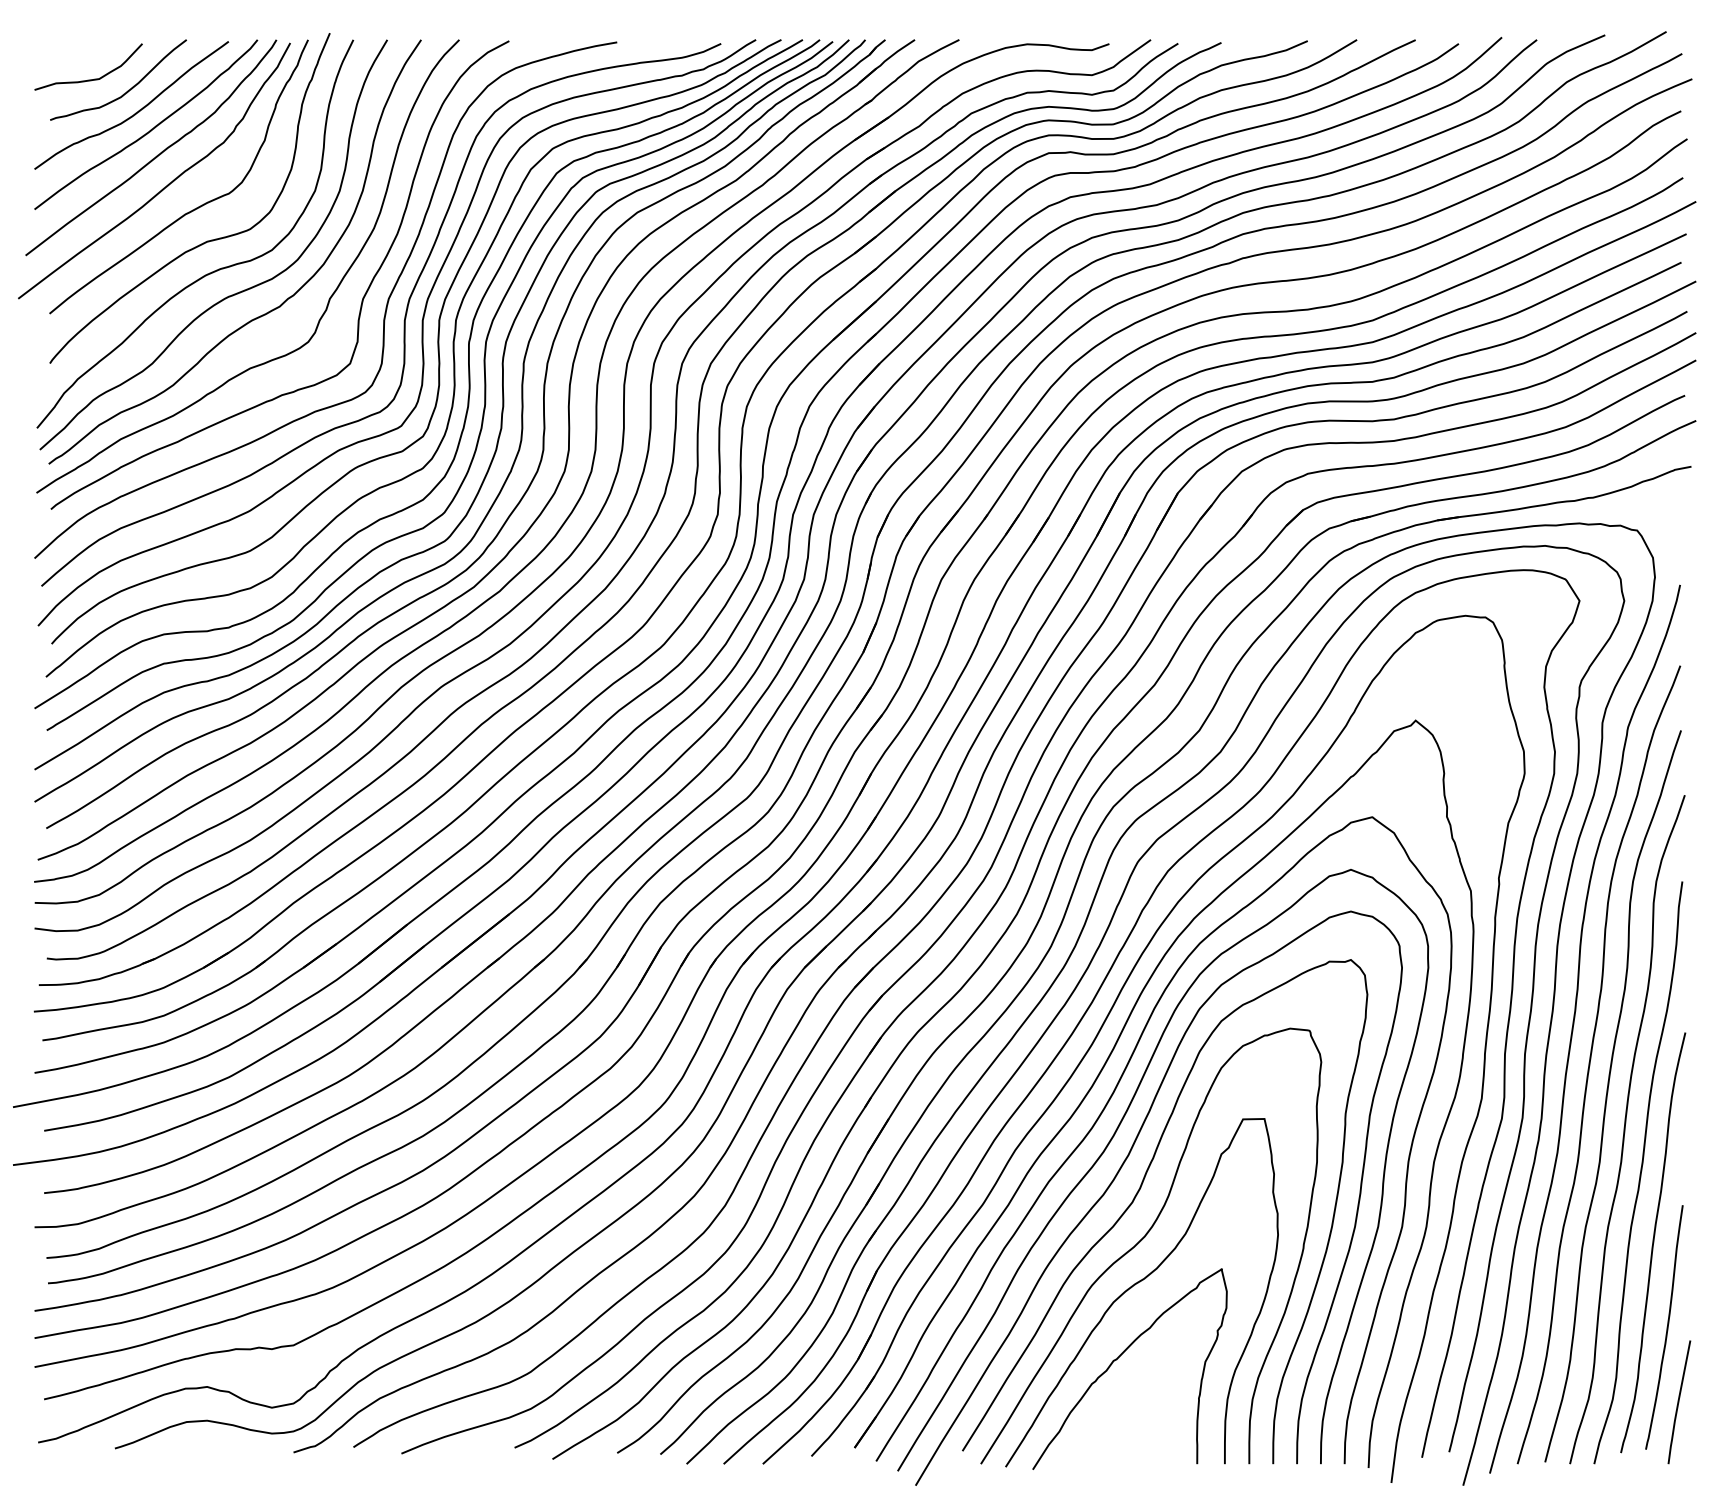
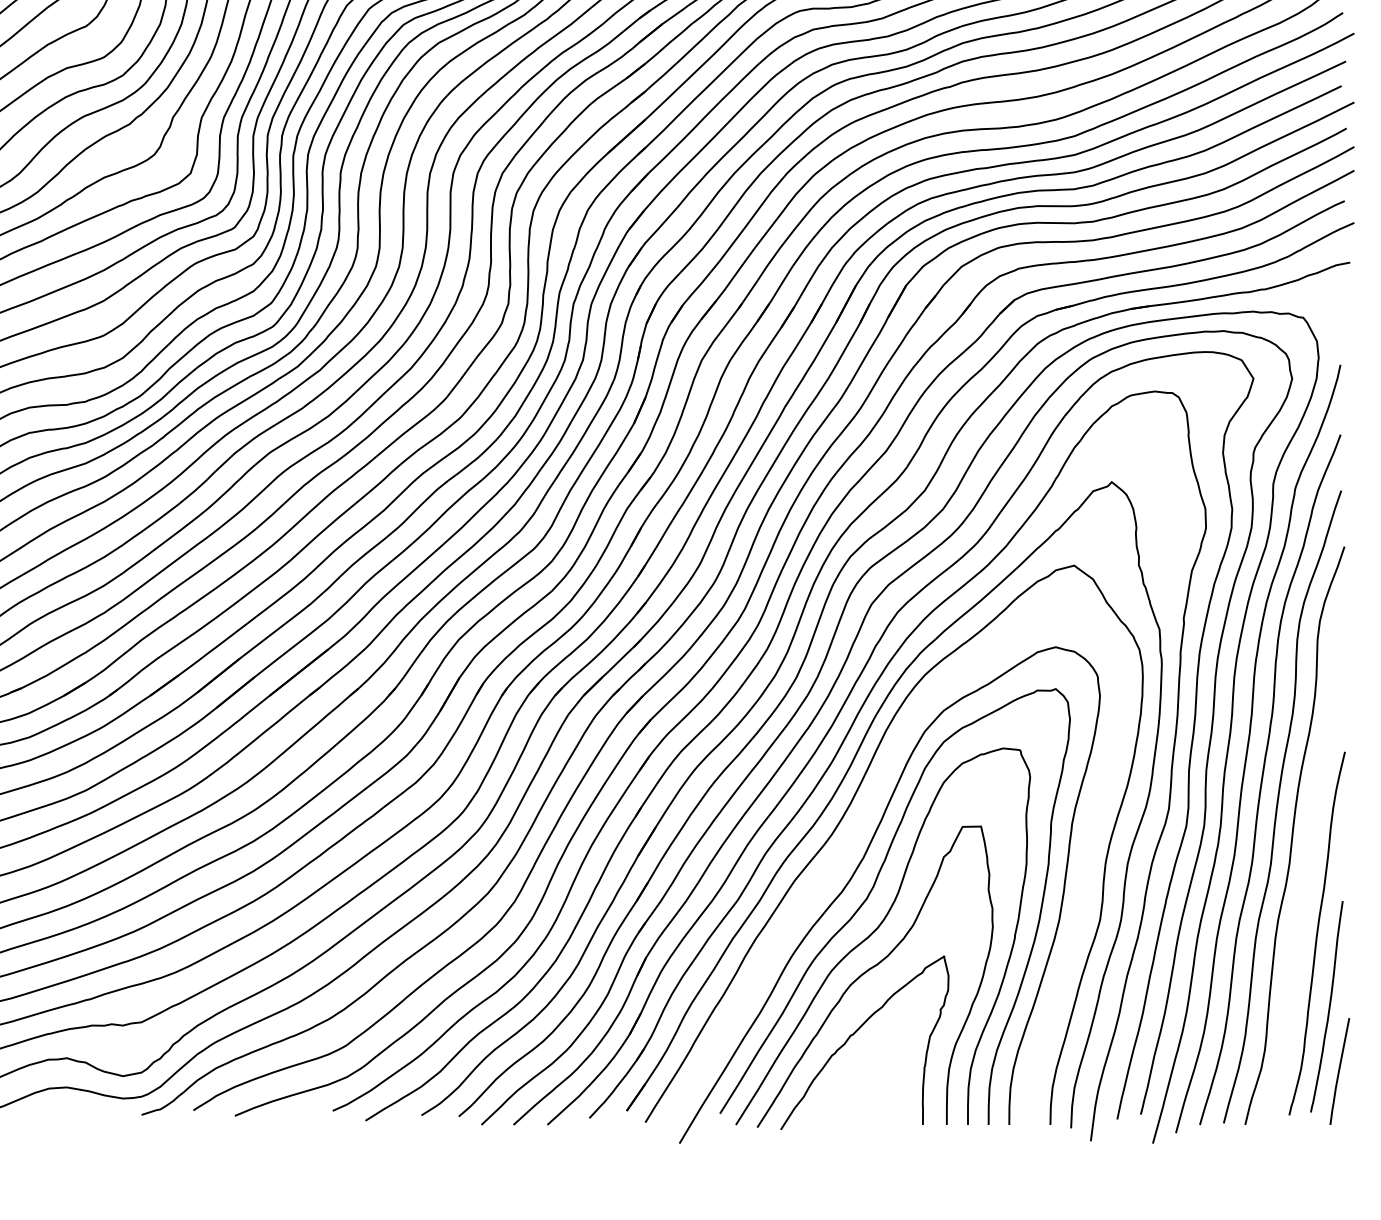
curve: (1111, 1141) -> (848, 846), removed
curve: (1639, 1173) -> (1305, 873), removed

